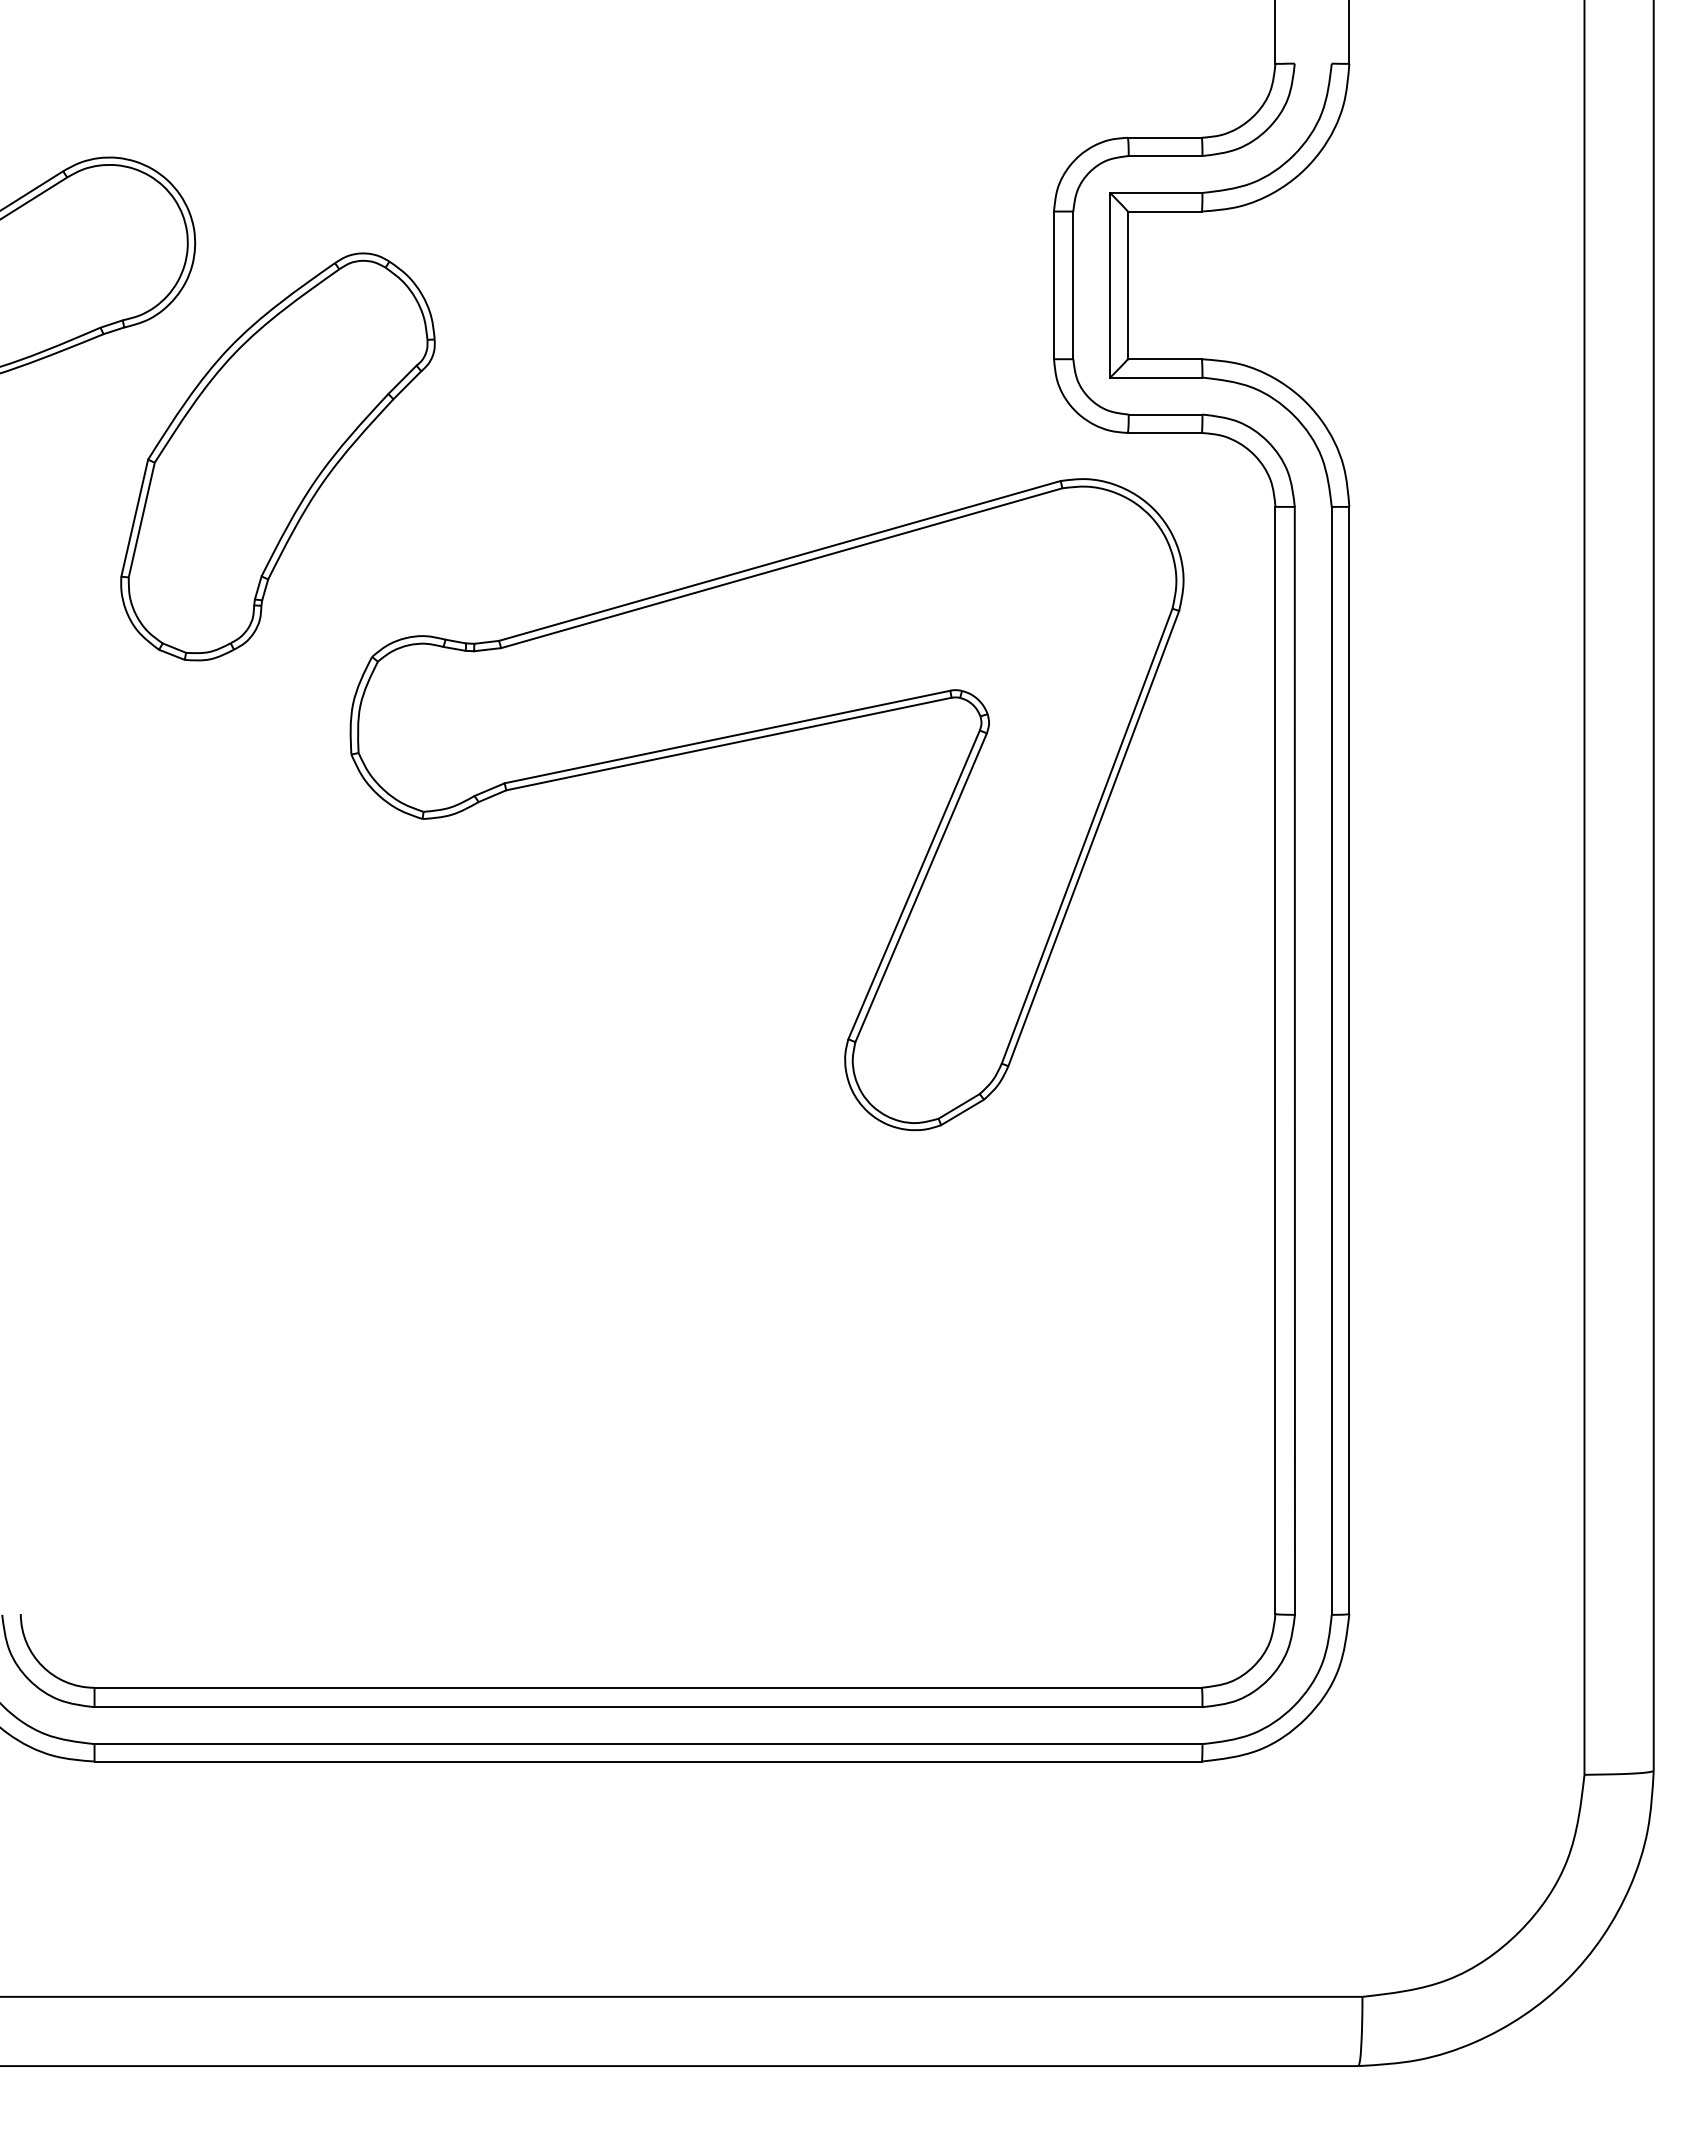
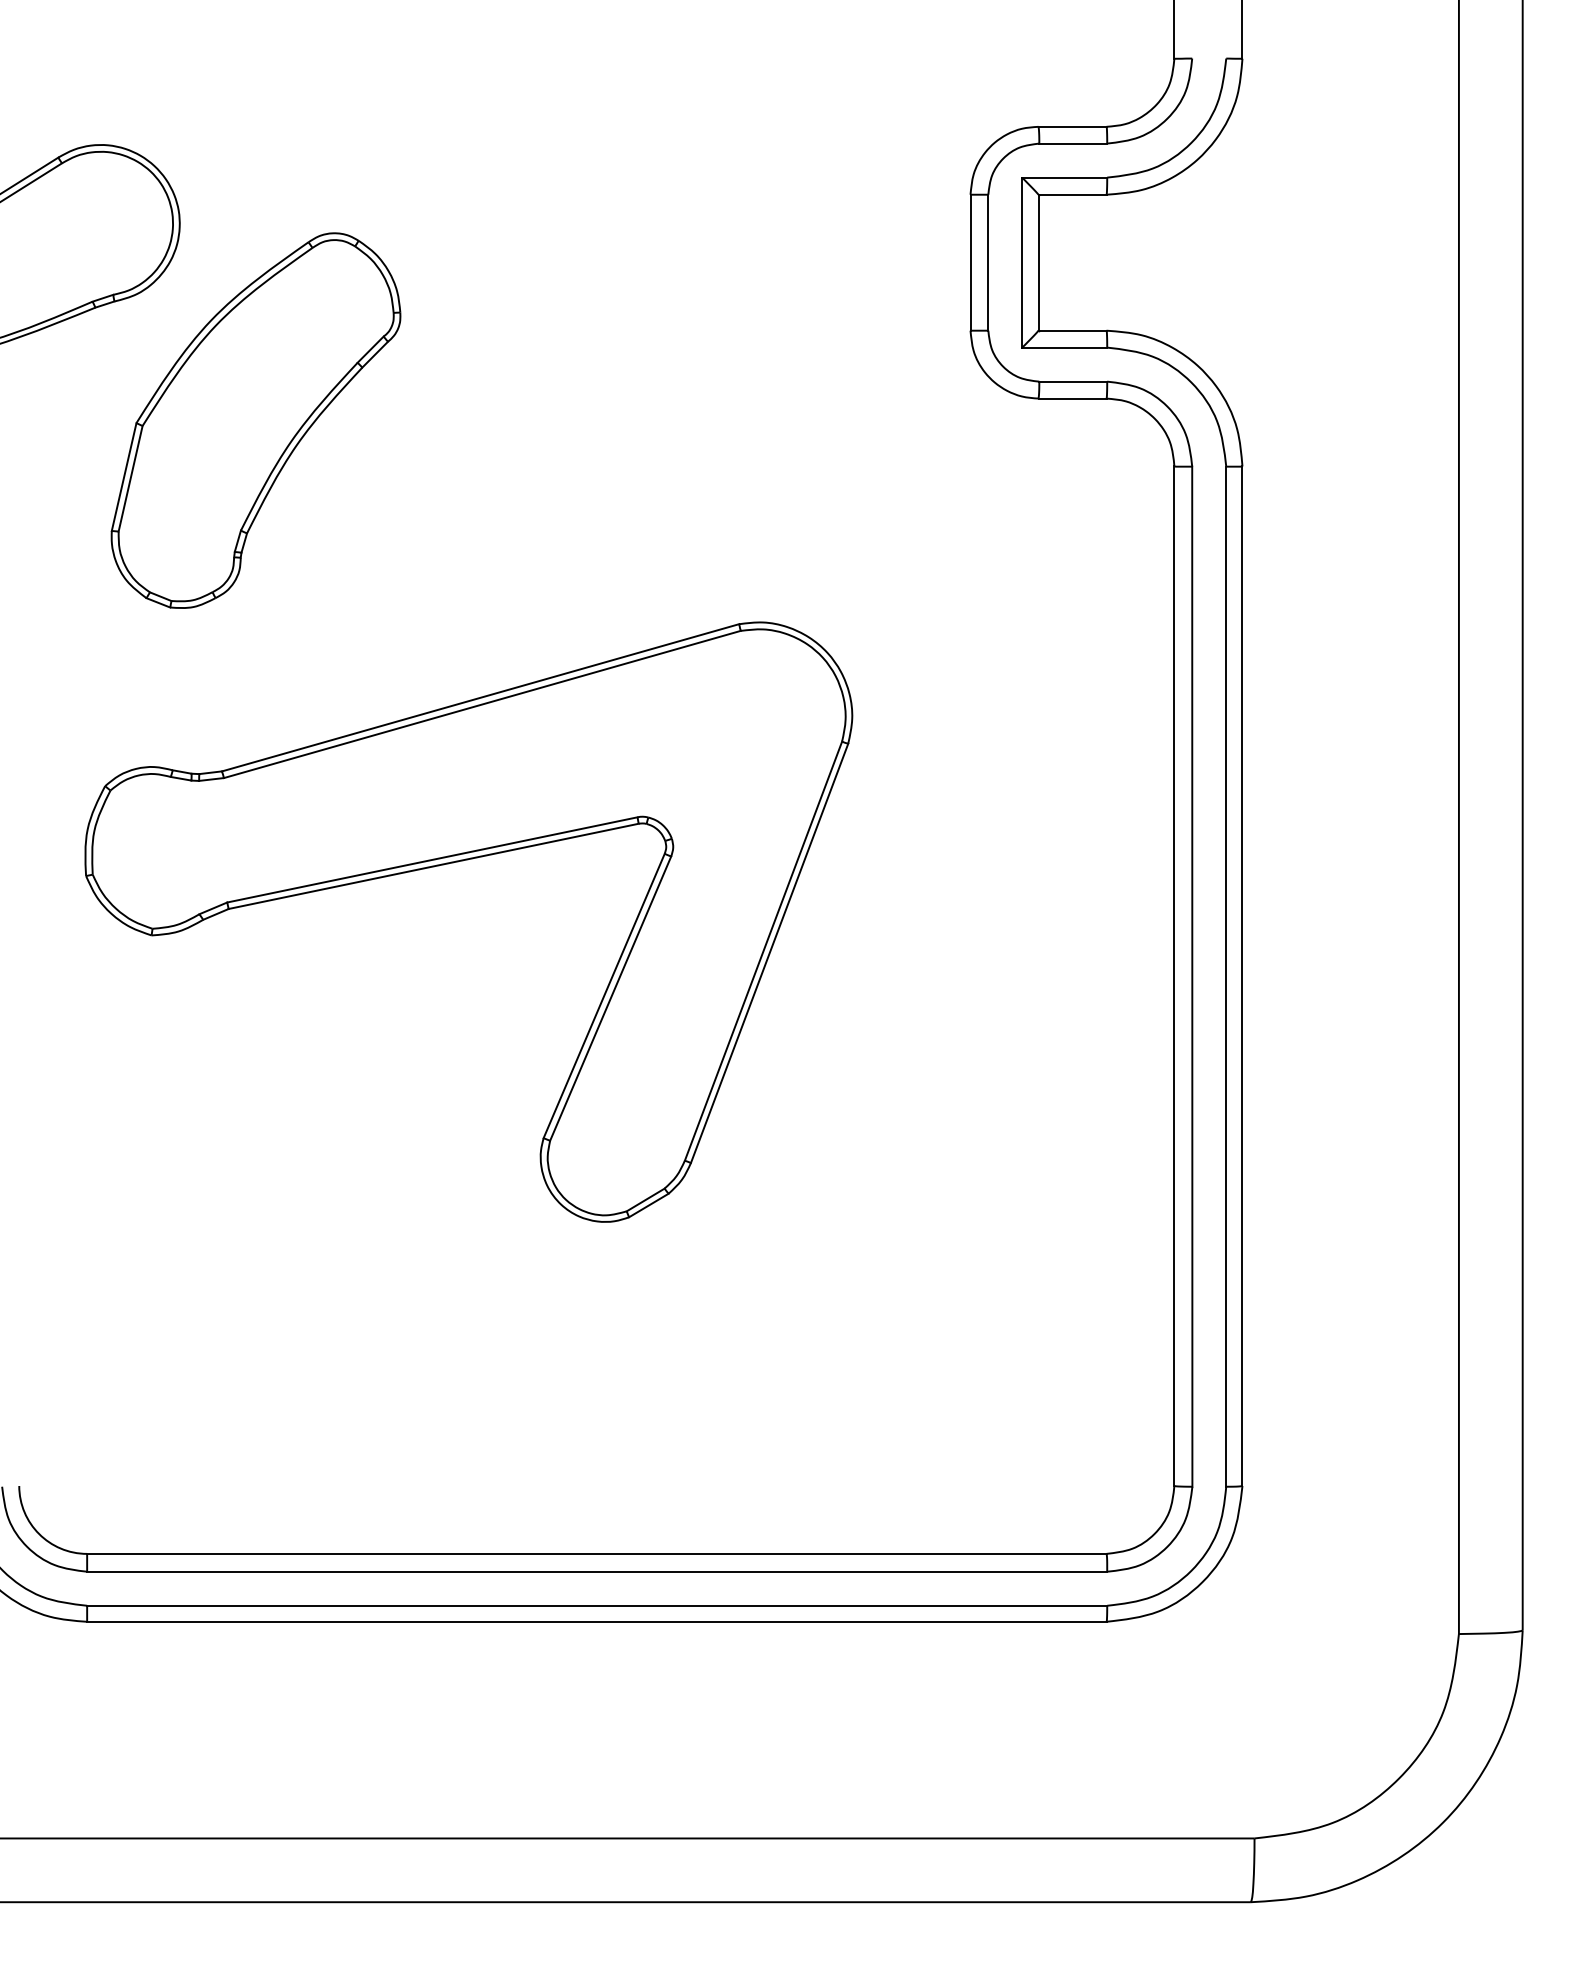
part: (752, 740) -> (455, 863), moved

